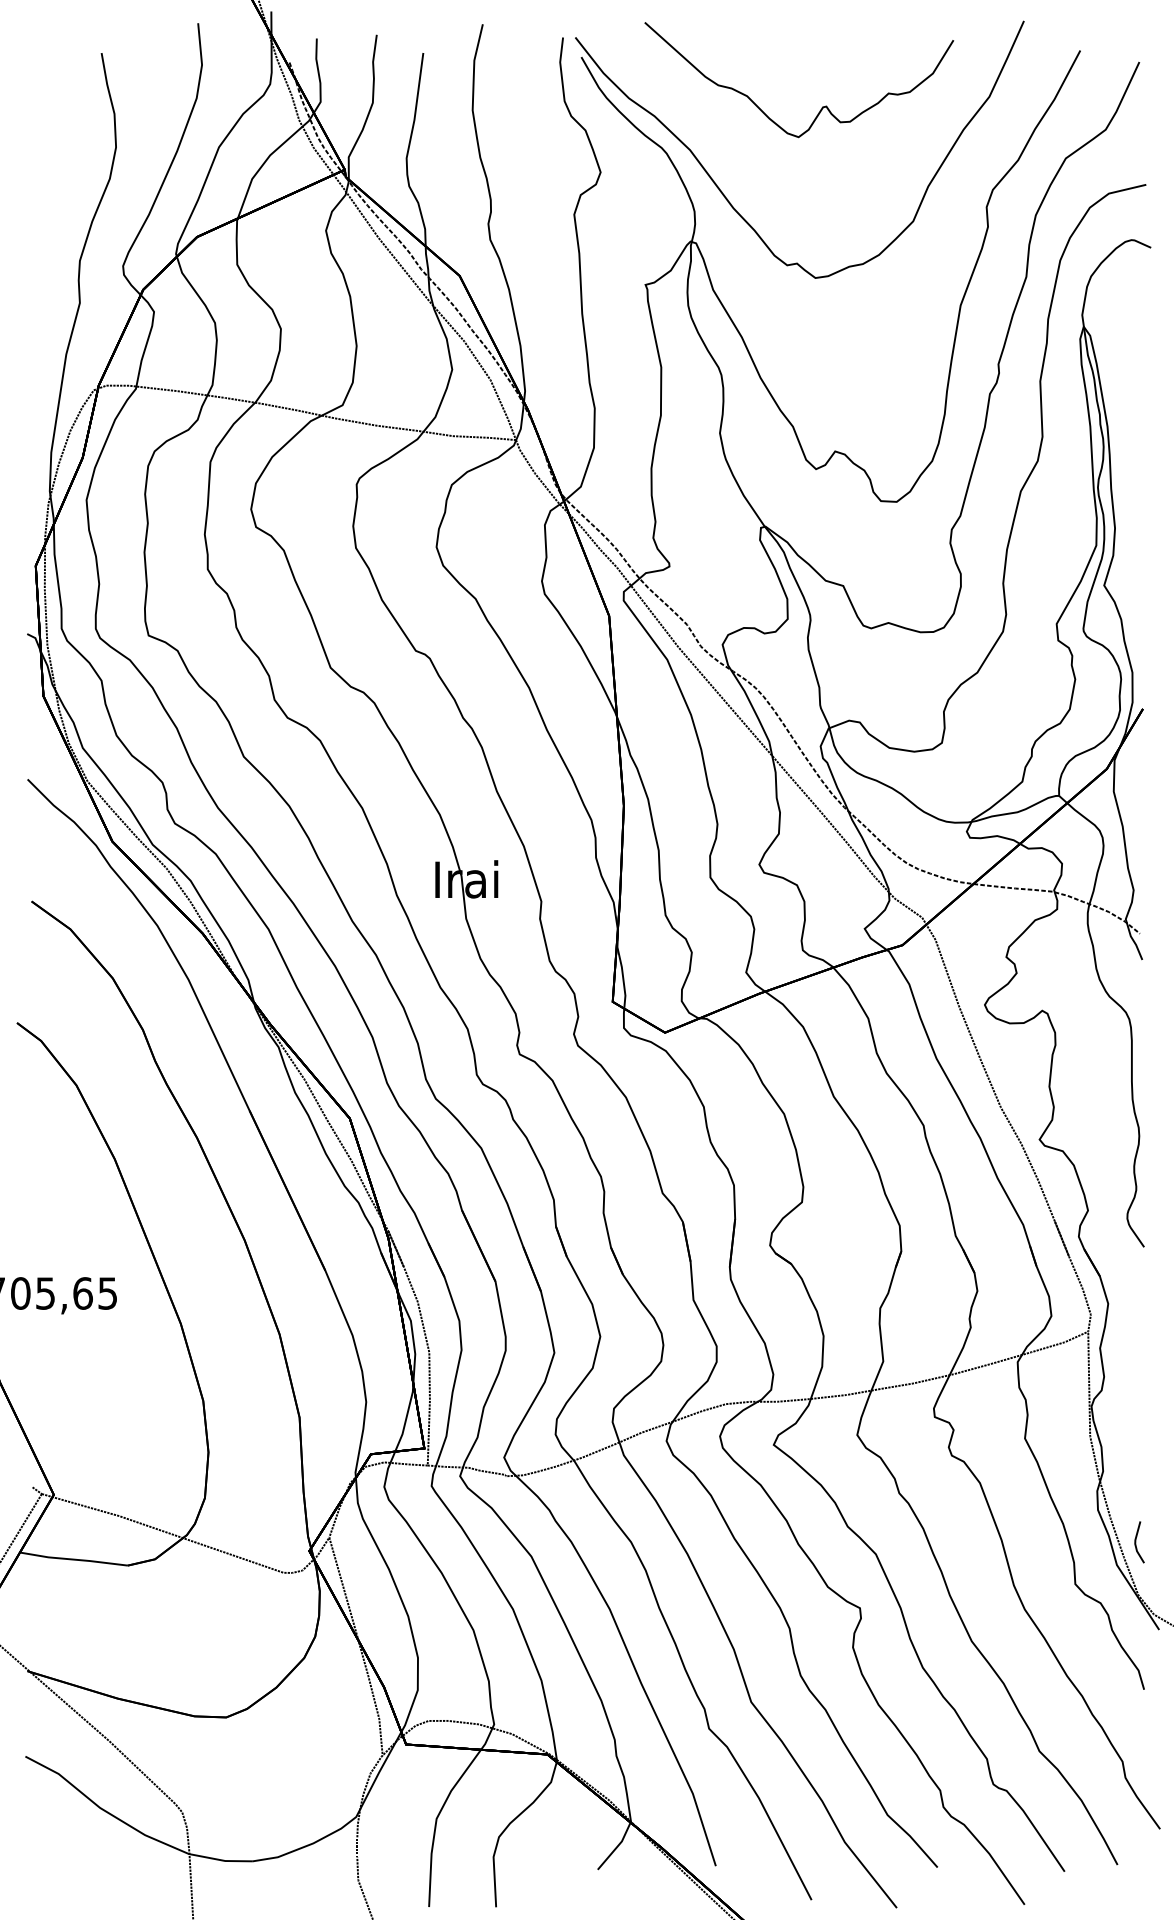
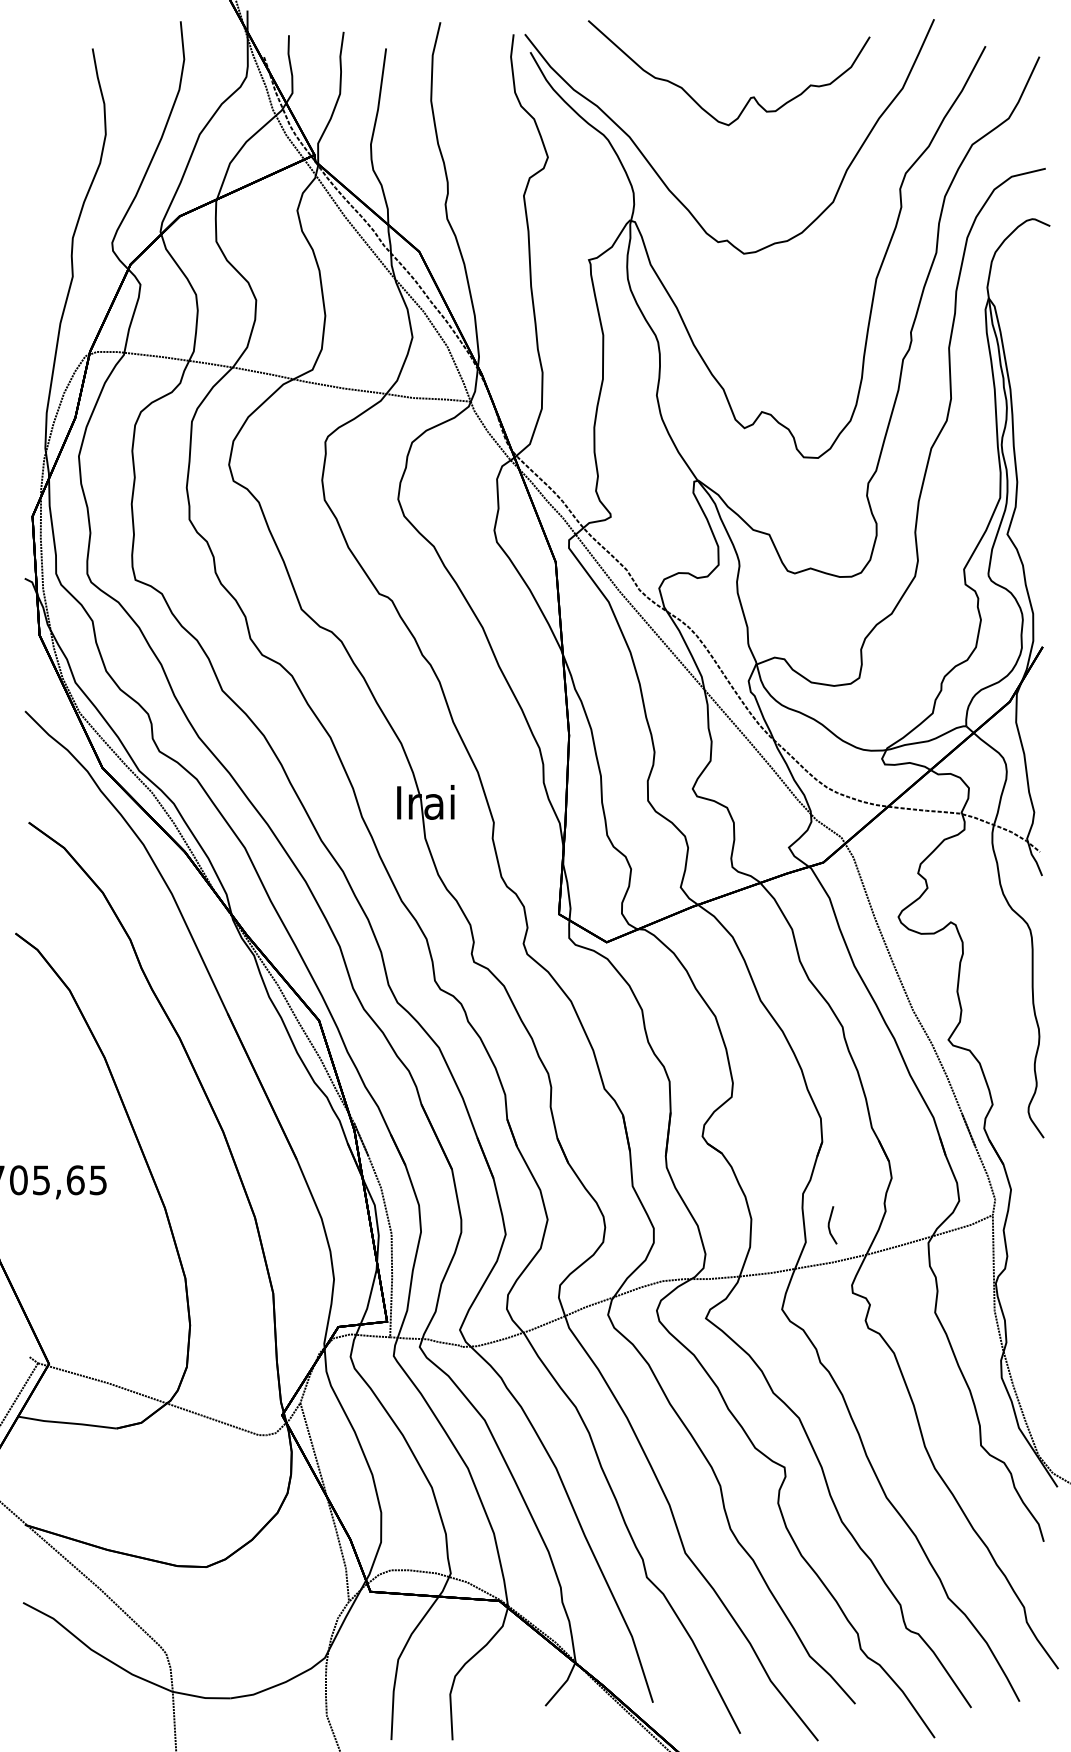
line: (1136, 1542) -> (829, 1225), moved

